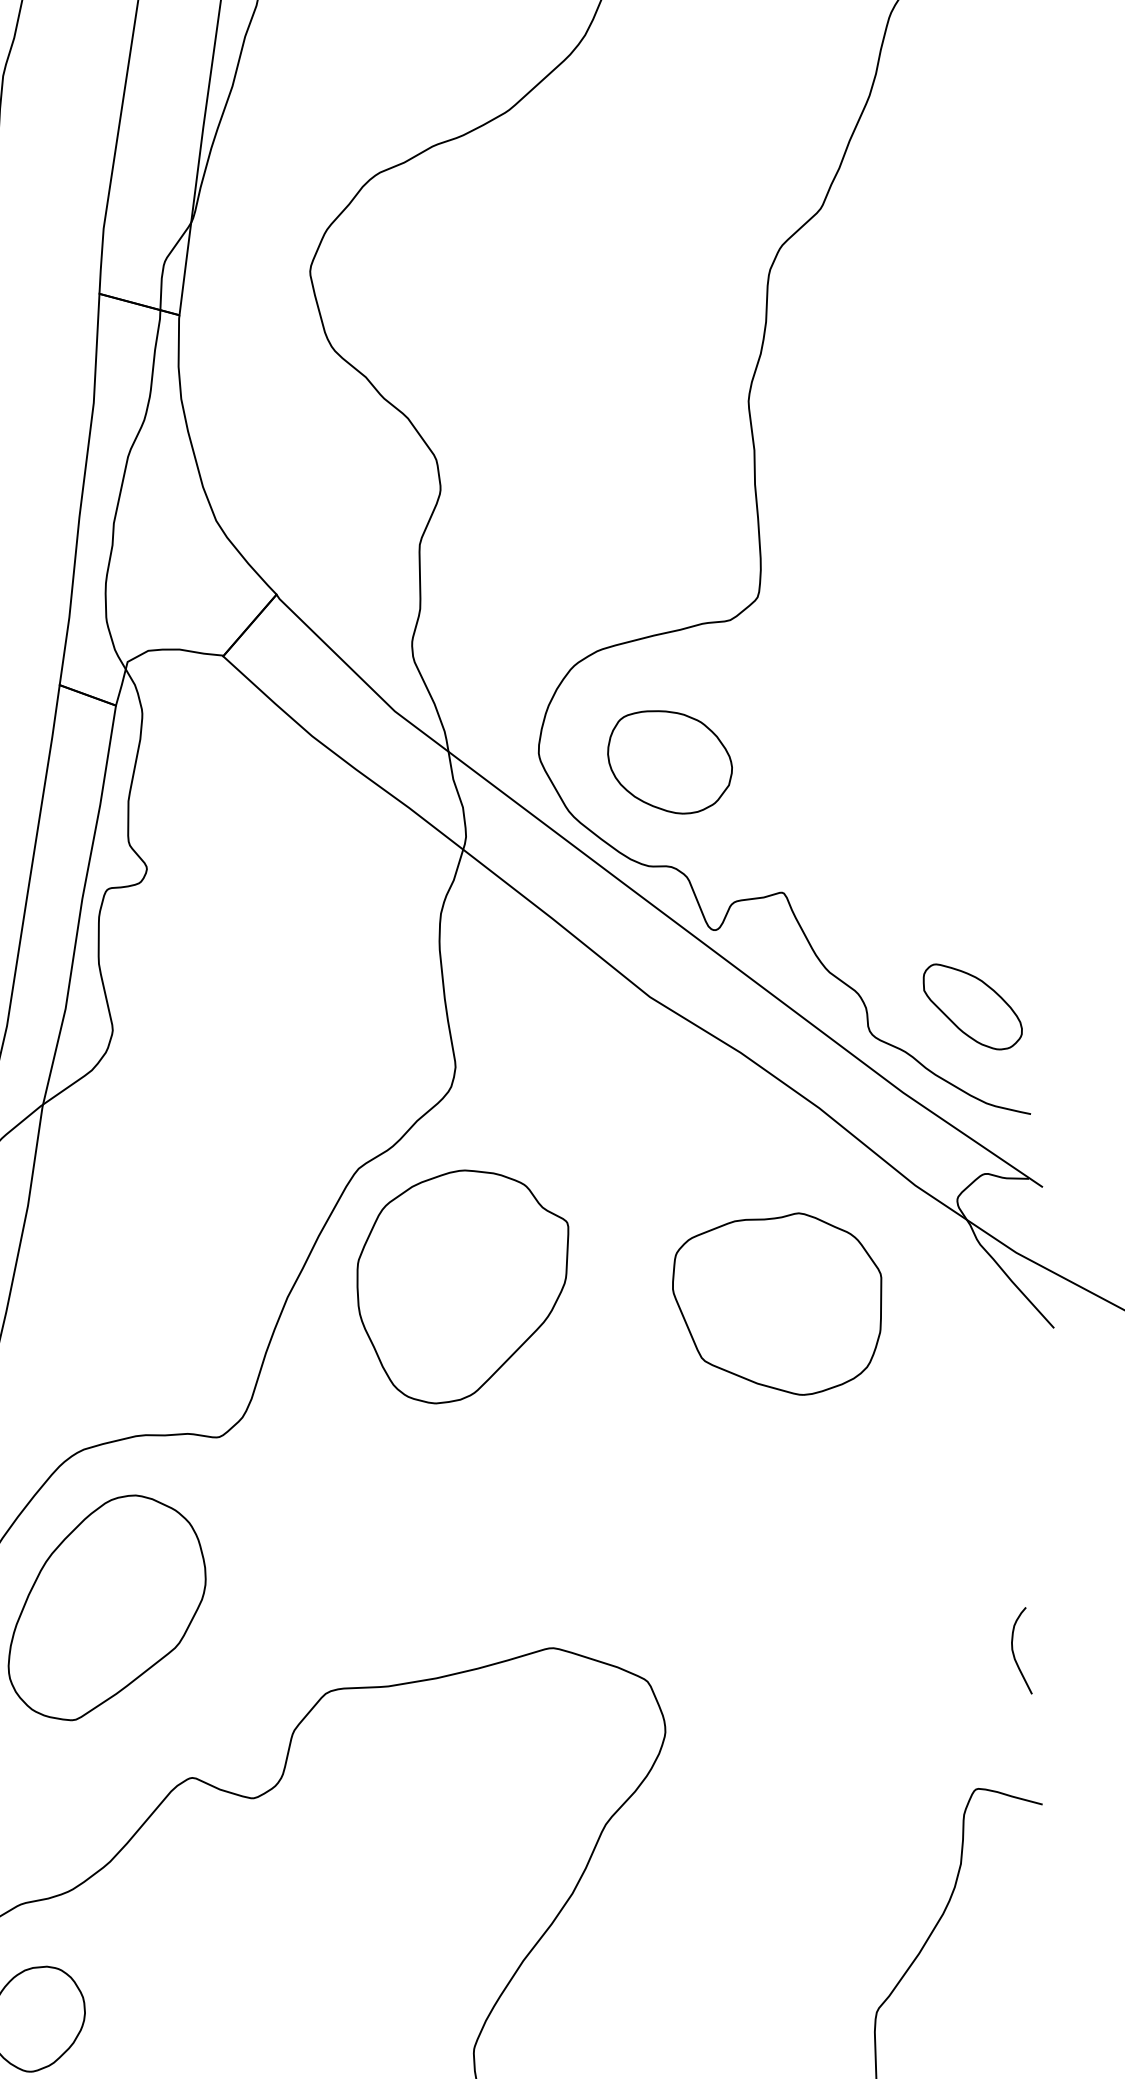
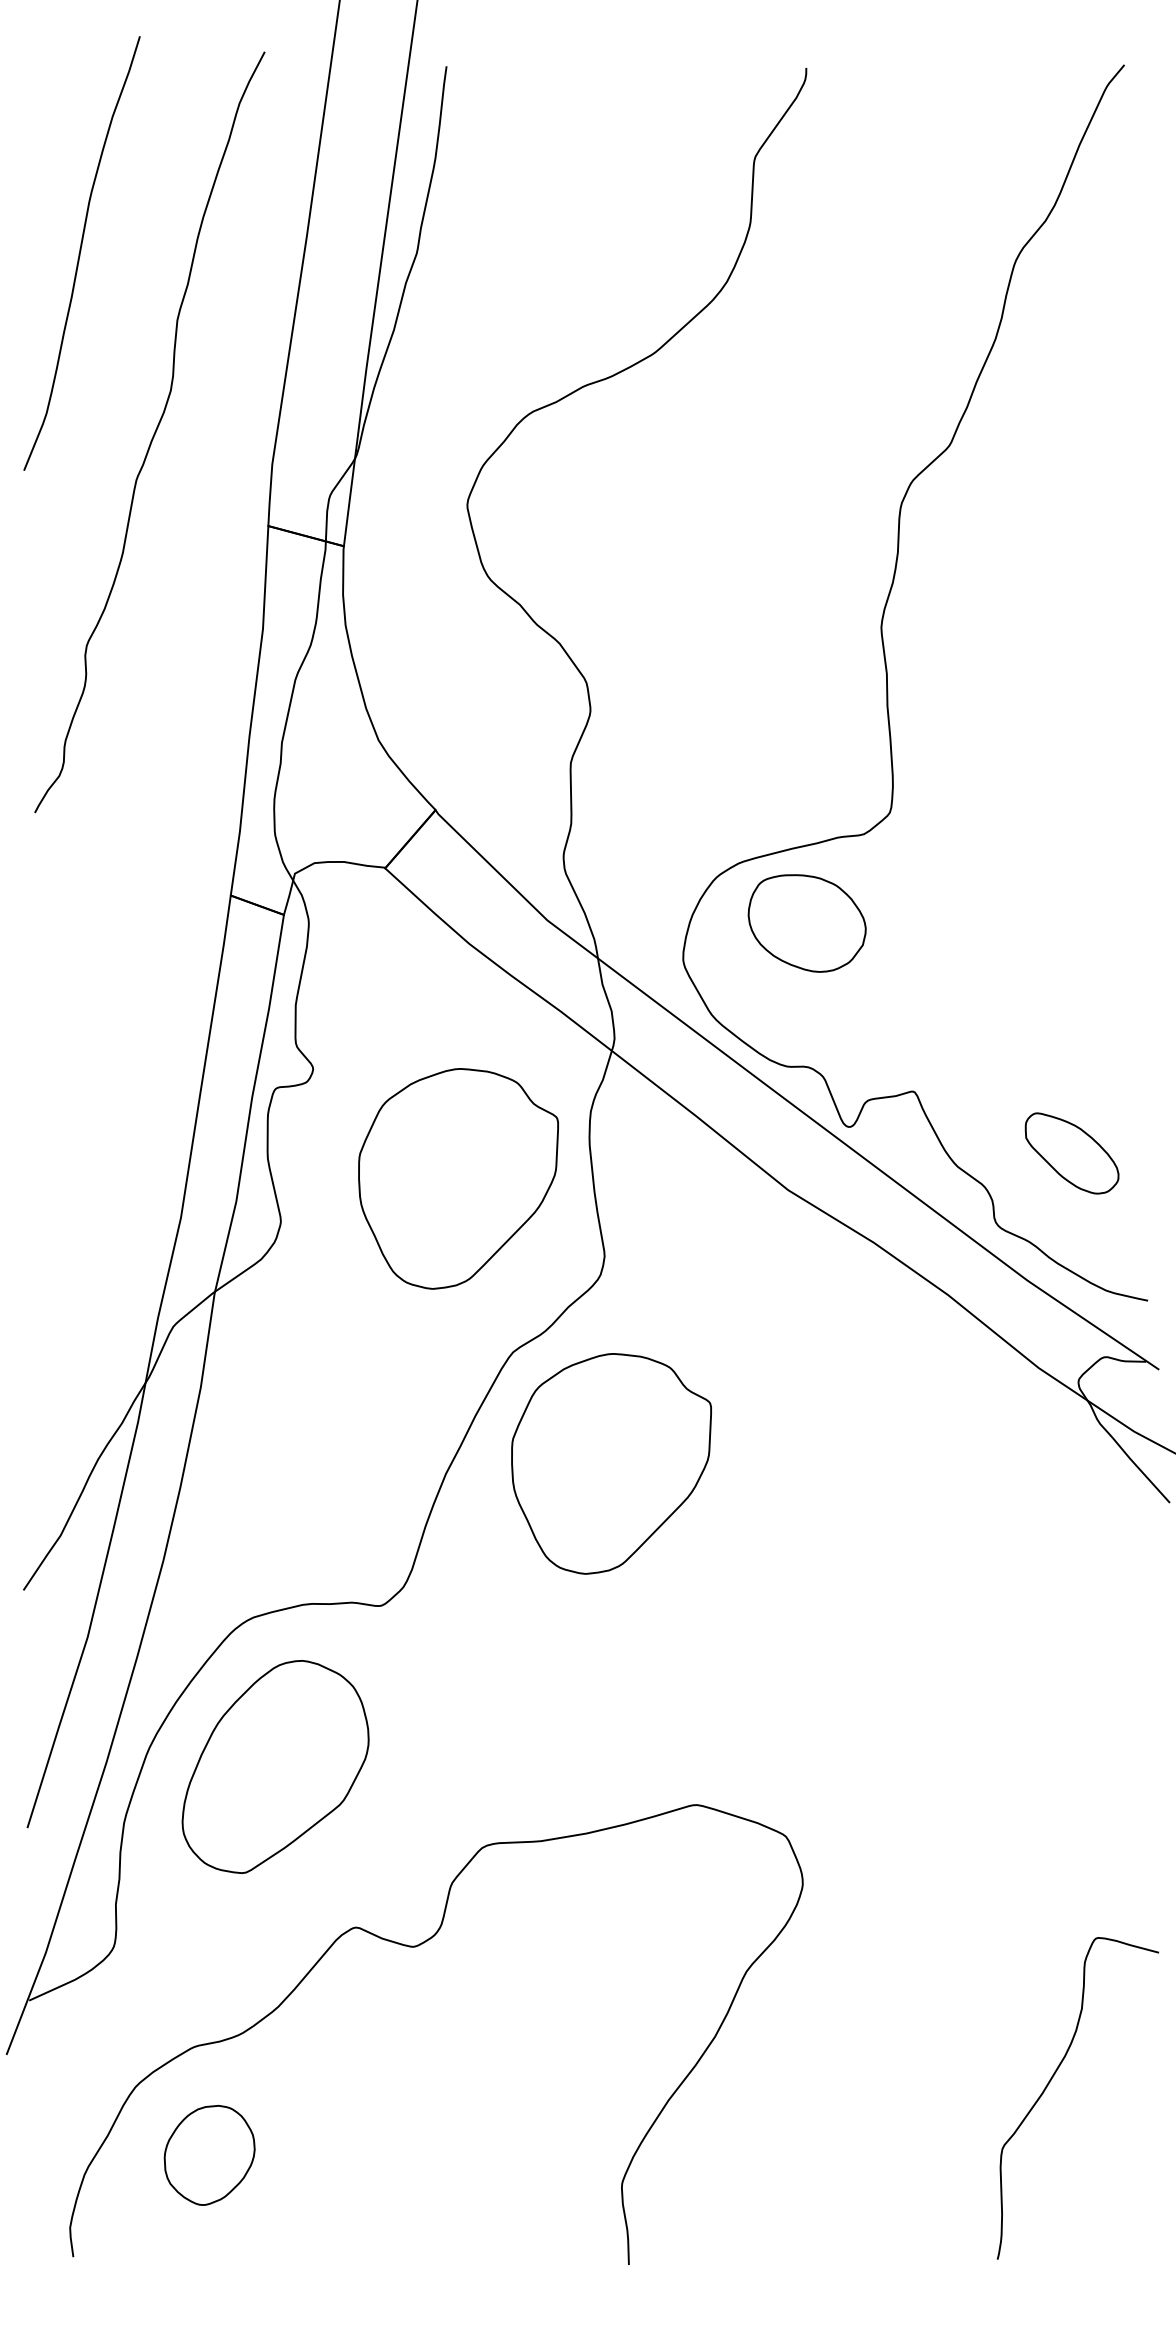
part: (669, 762) -> (806, 923), moved
part: (300, 984) -> (458, 1178), added
part: (972, 1006) -> (1071, 1153), moved
part: (777, 1303) -> (908, 1479), removed
curve: (1014, 1652) -> (1132, 1809), removed

